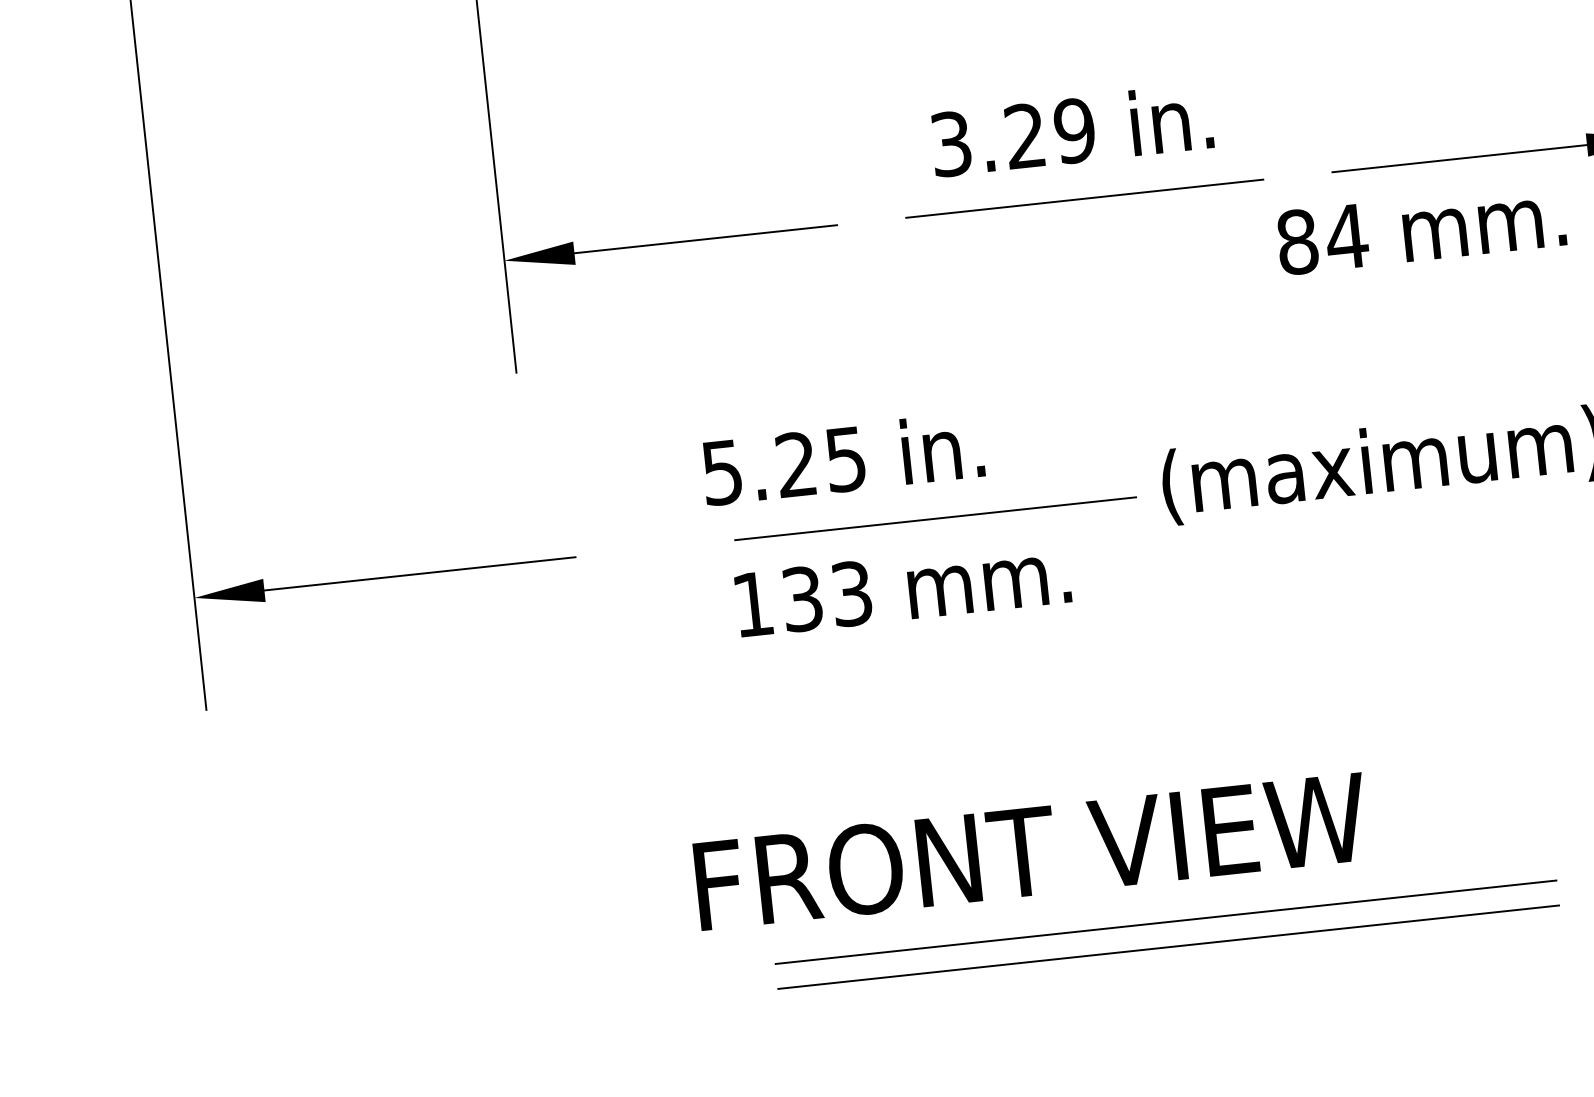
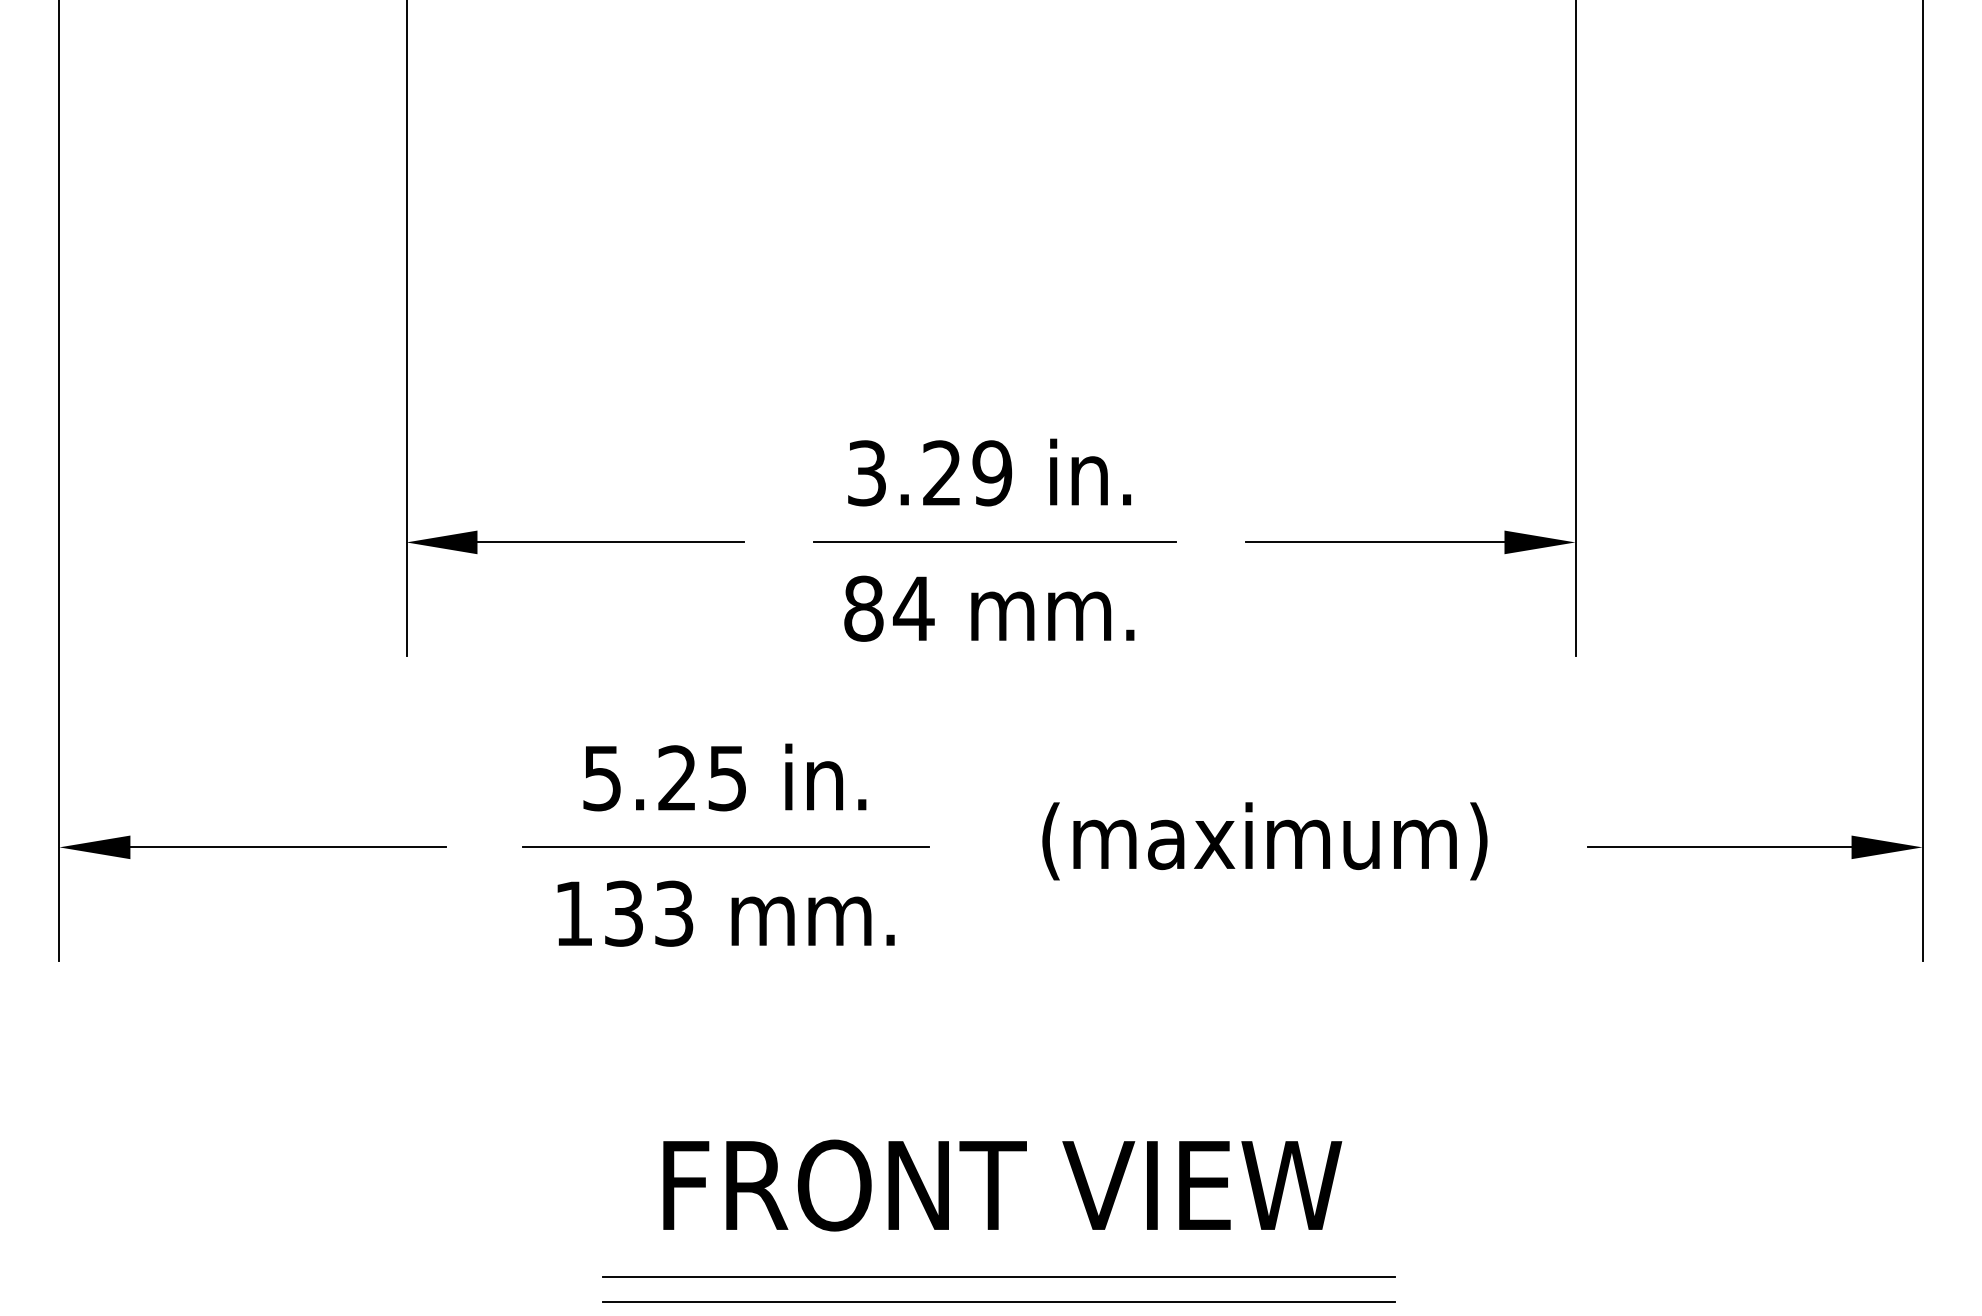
text: (1421, 228) -> (989, 608), moved
line: (934, 517) -> (725, 846), moved
text: (902, 588) -> (725, 913), moved
text: (1031, 851) -> (1002, 1185), moved

